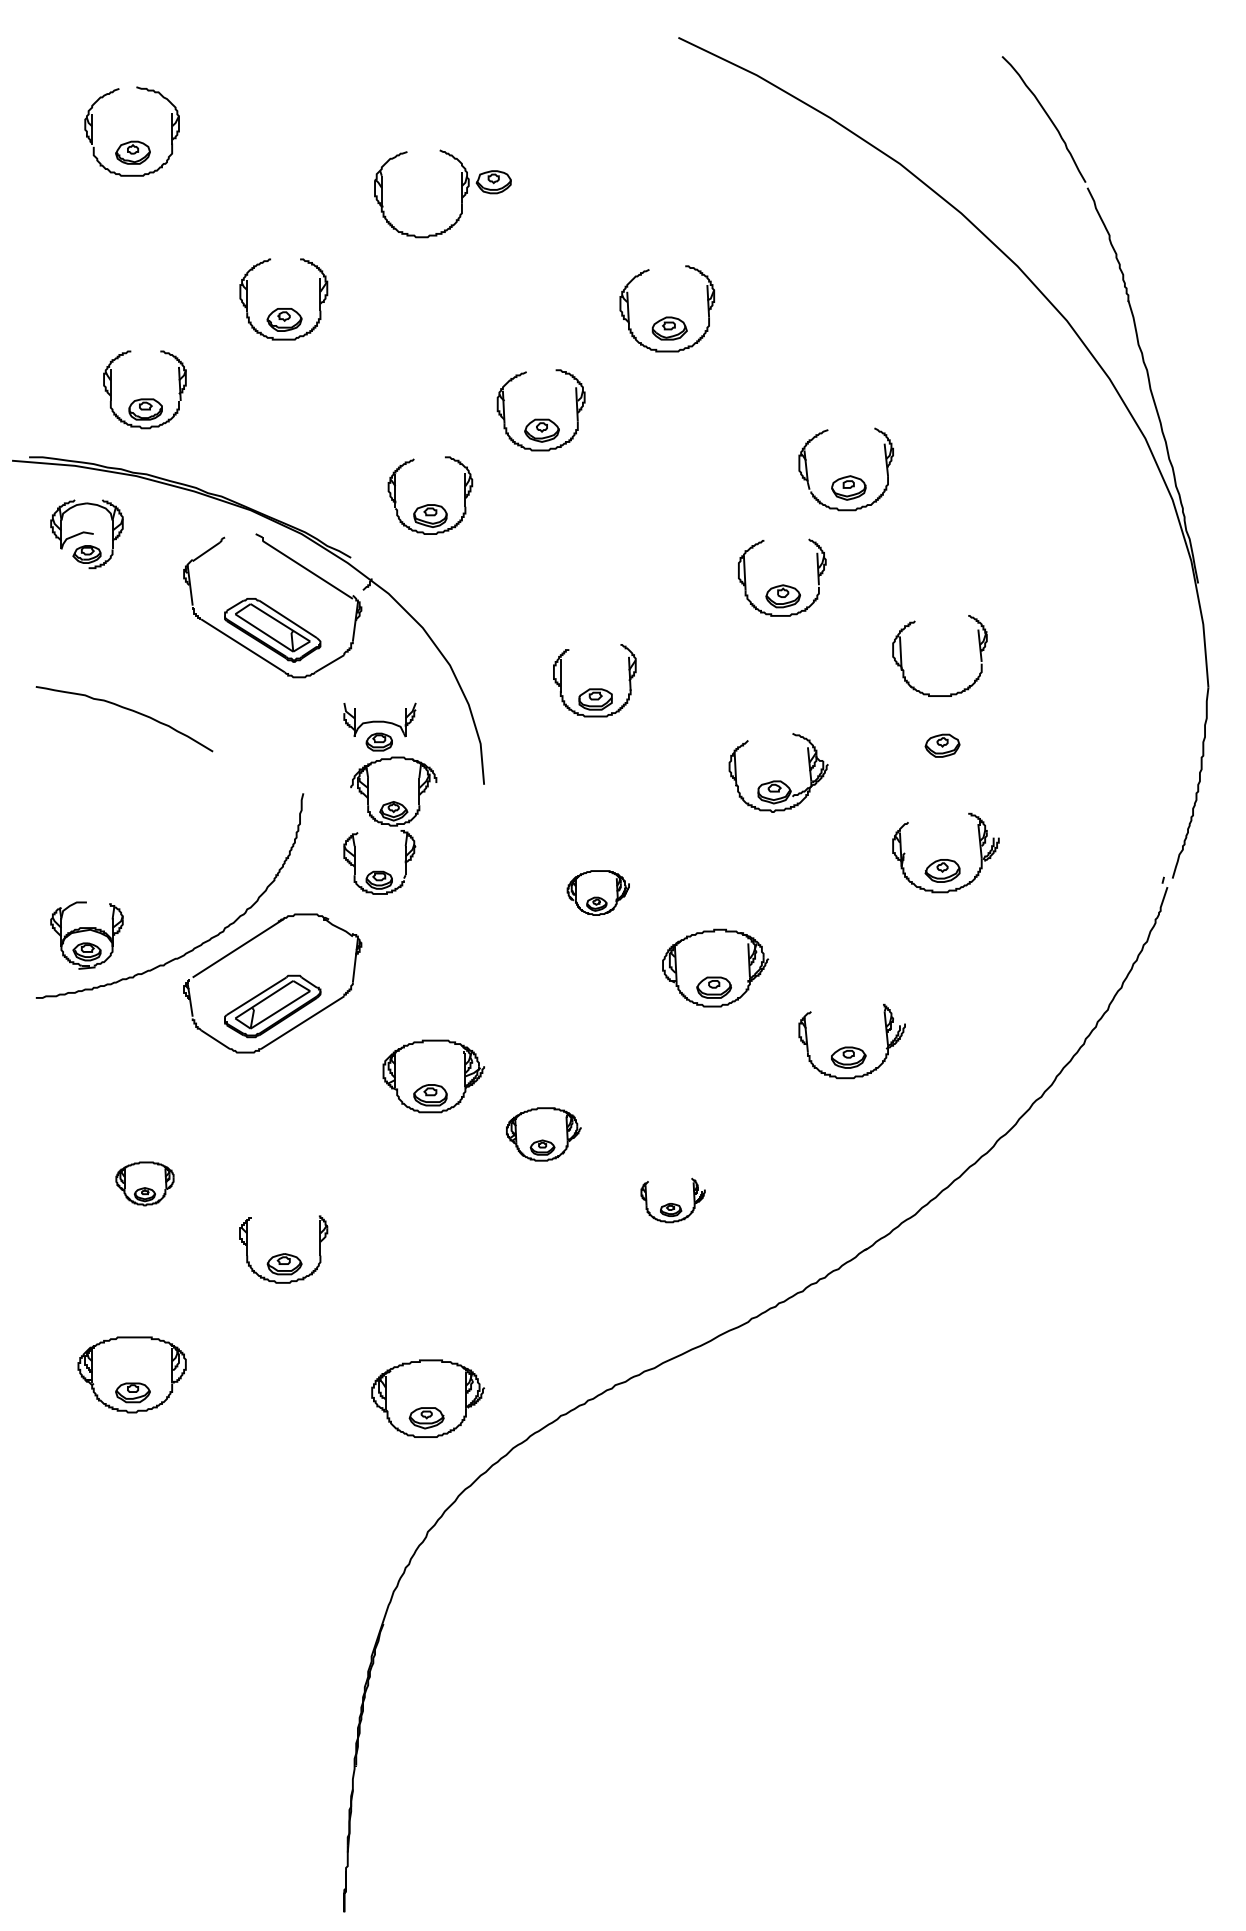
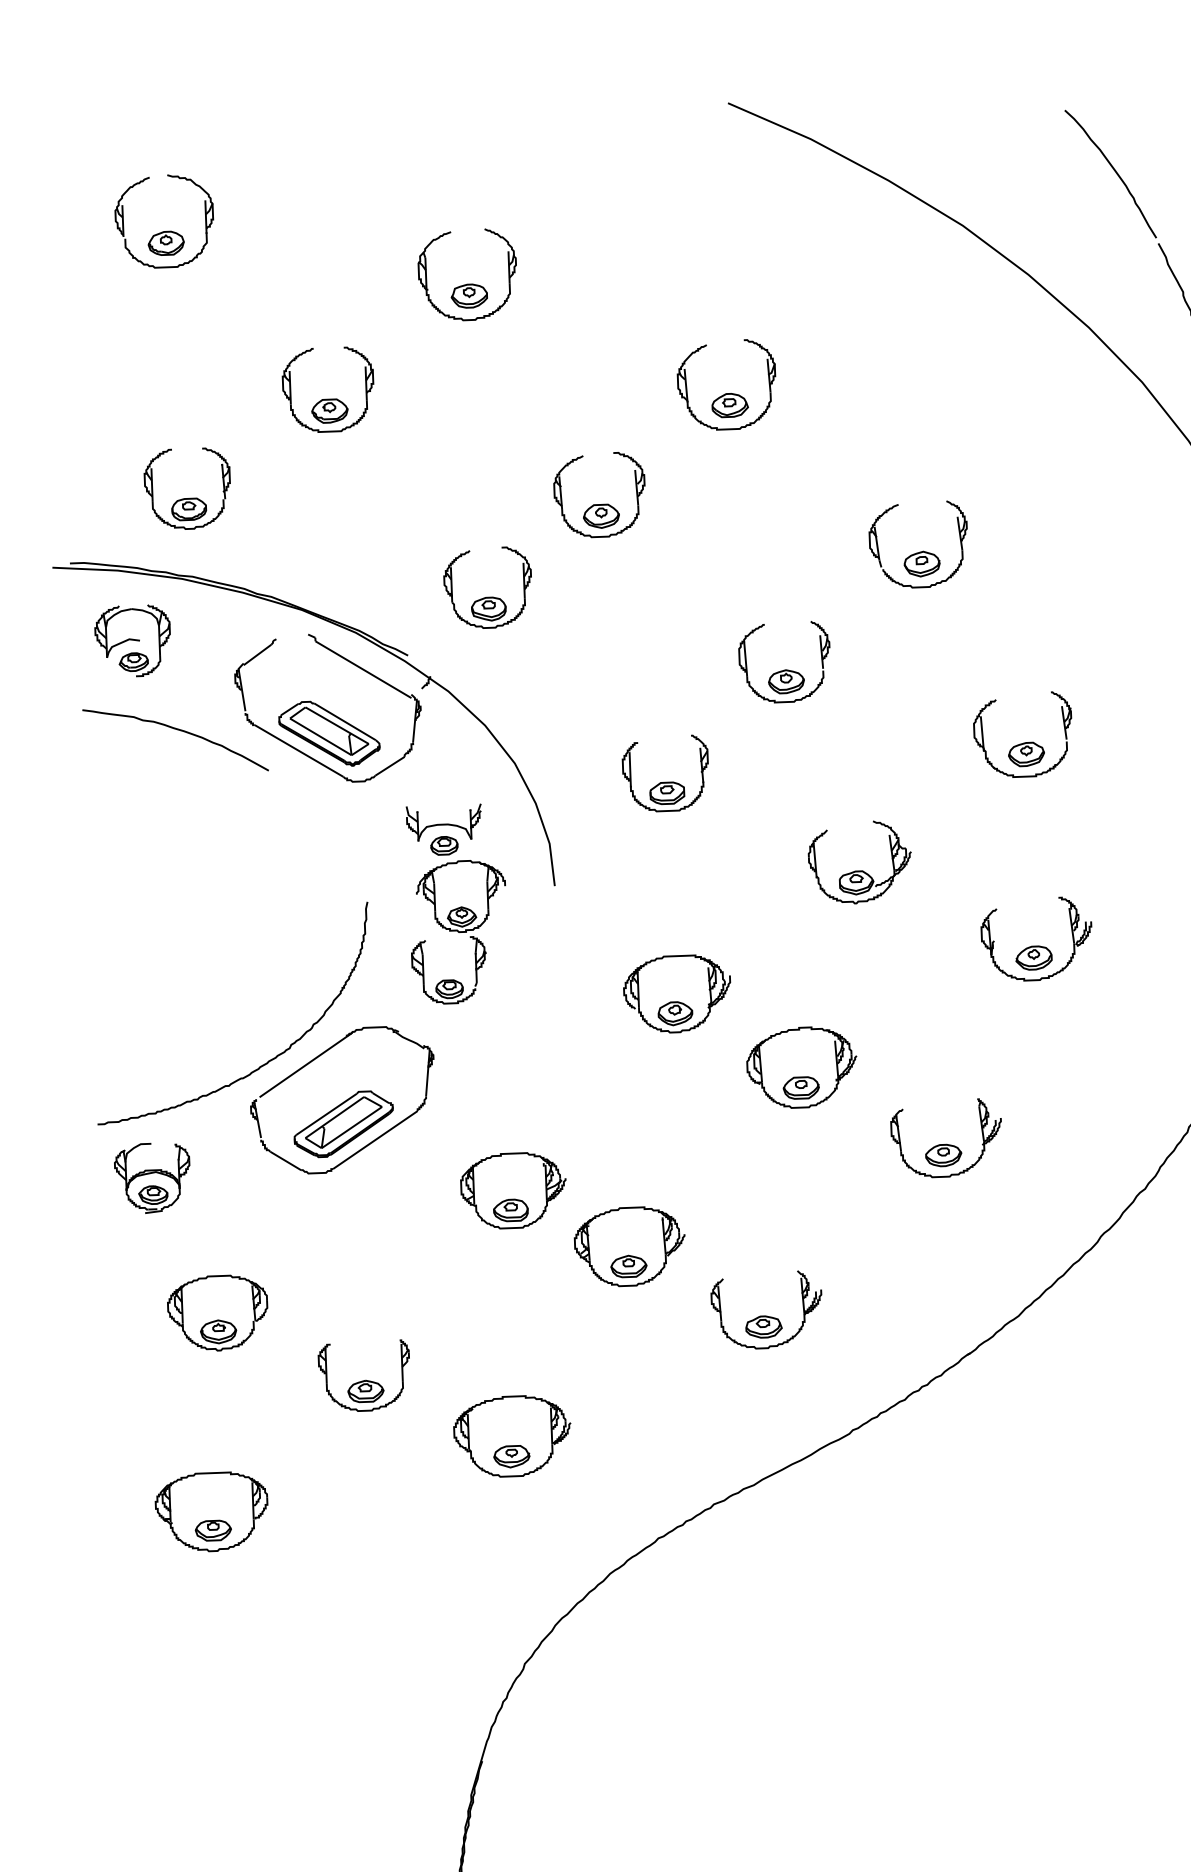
part: (493, 182) -> (469, 296), moved
part: (782, 584) -> (785, 669), moved
curve: (128, 710) -> (179, 731), moved
part: (942, 745) -> (1026, 754), moved
part: (598, 892) -> (677, 993), size x1.67
part: (86, 935) -> (152, 1178), moved
part: (543, 1134) -> (629, 1246), size x1.43
part: (144, 1183) -> (217, 1312), size x1.67
part: (672, 1200) -> (766, 1310), size x1.67
part: (428, 1398) -> (512, 1436), moved

